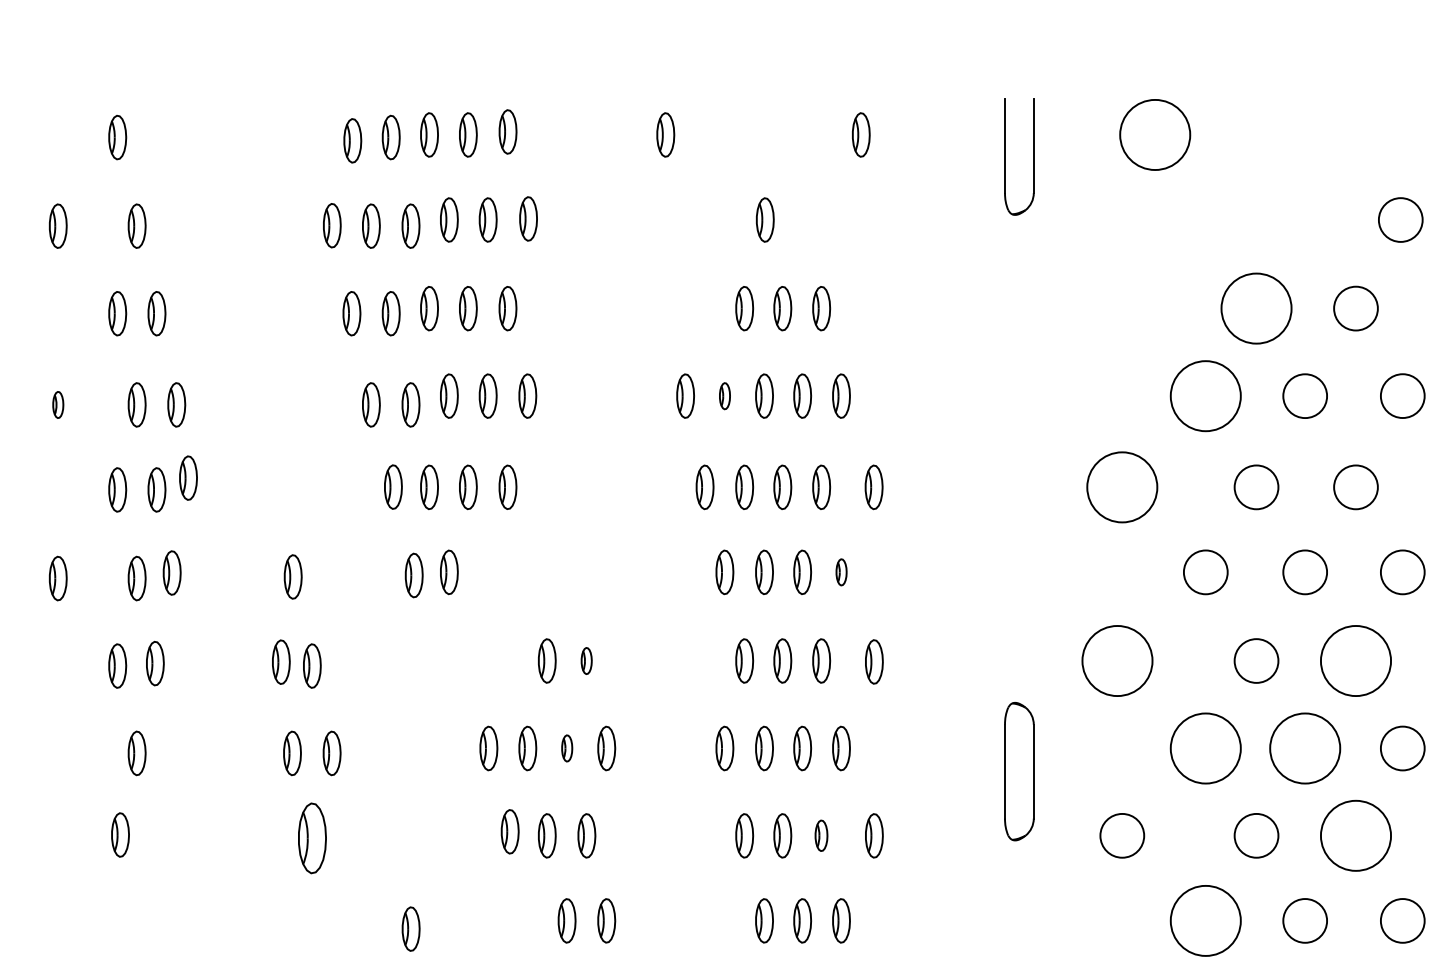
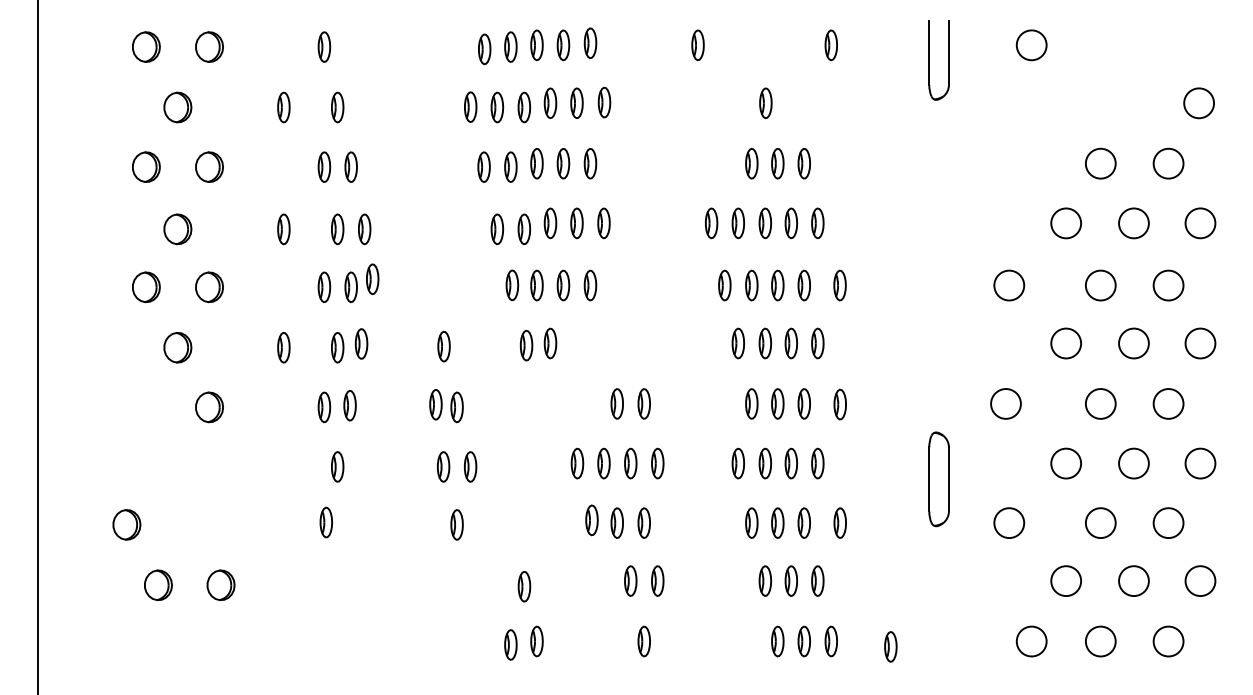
circle: (1154, 135) -> (1031, 45), size x0.62
circle: (1256, 308) -> (1100, 163), size x0.62
part: (725, 396) -> (738, 223), size x1.67
circle: (1206, 396) -> (1066, 223), size x0.62
part: (57, 405) -> (283, 229), size x1.67
circle: (1122, 487) -> (1009, 285), size x0.62
part: (840, 572) -> (817, 343), size x1.67
part: (585, 660) -> (643, 403), size x1.67
circle: (1116, 660) -> (1005, 403), size x0.62
circle: (1355, 660) -> (1168, 403), size x0.62
part: (566, 748) -> (630, 463), size x1.67
circle: (1206, 748) -> (1066, 463), size x0.62
circle: (1304, 748) -> (1133, 463), size x0.62
part: (820, 834) -> (803, 522), size x1.43
circle: (1355, 836) -> (1168, 523), size x0.62
part: (311, 837) -> (456, 524), size x0.62
circle: (1206, 921) -> (1066, 581), size x0.62

